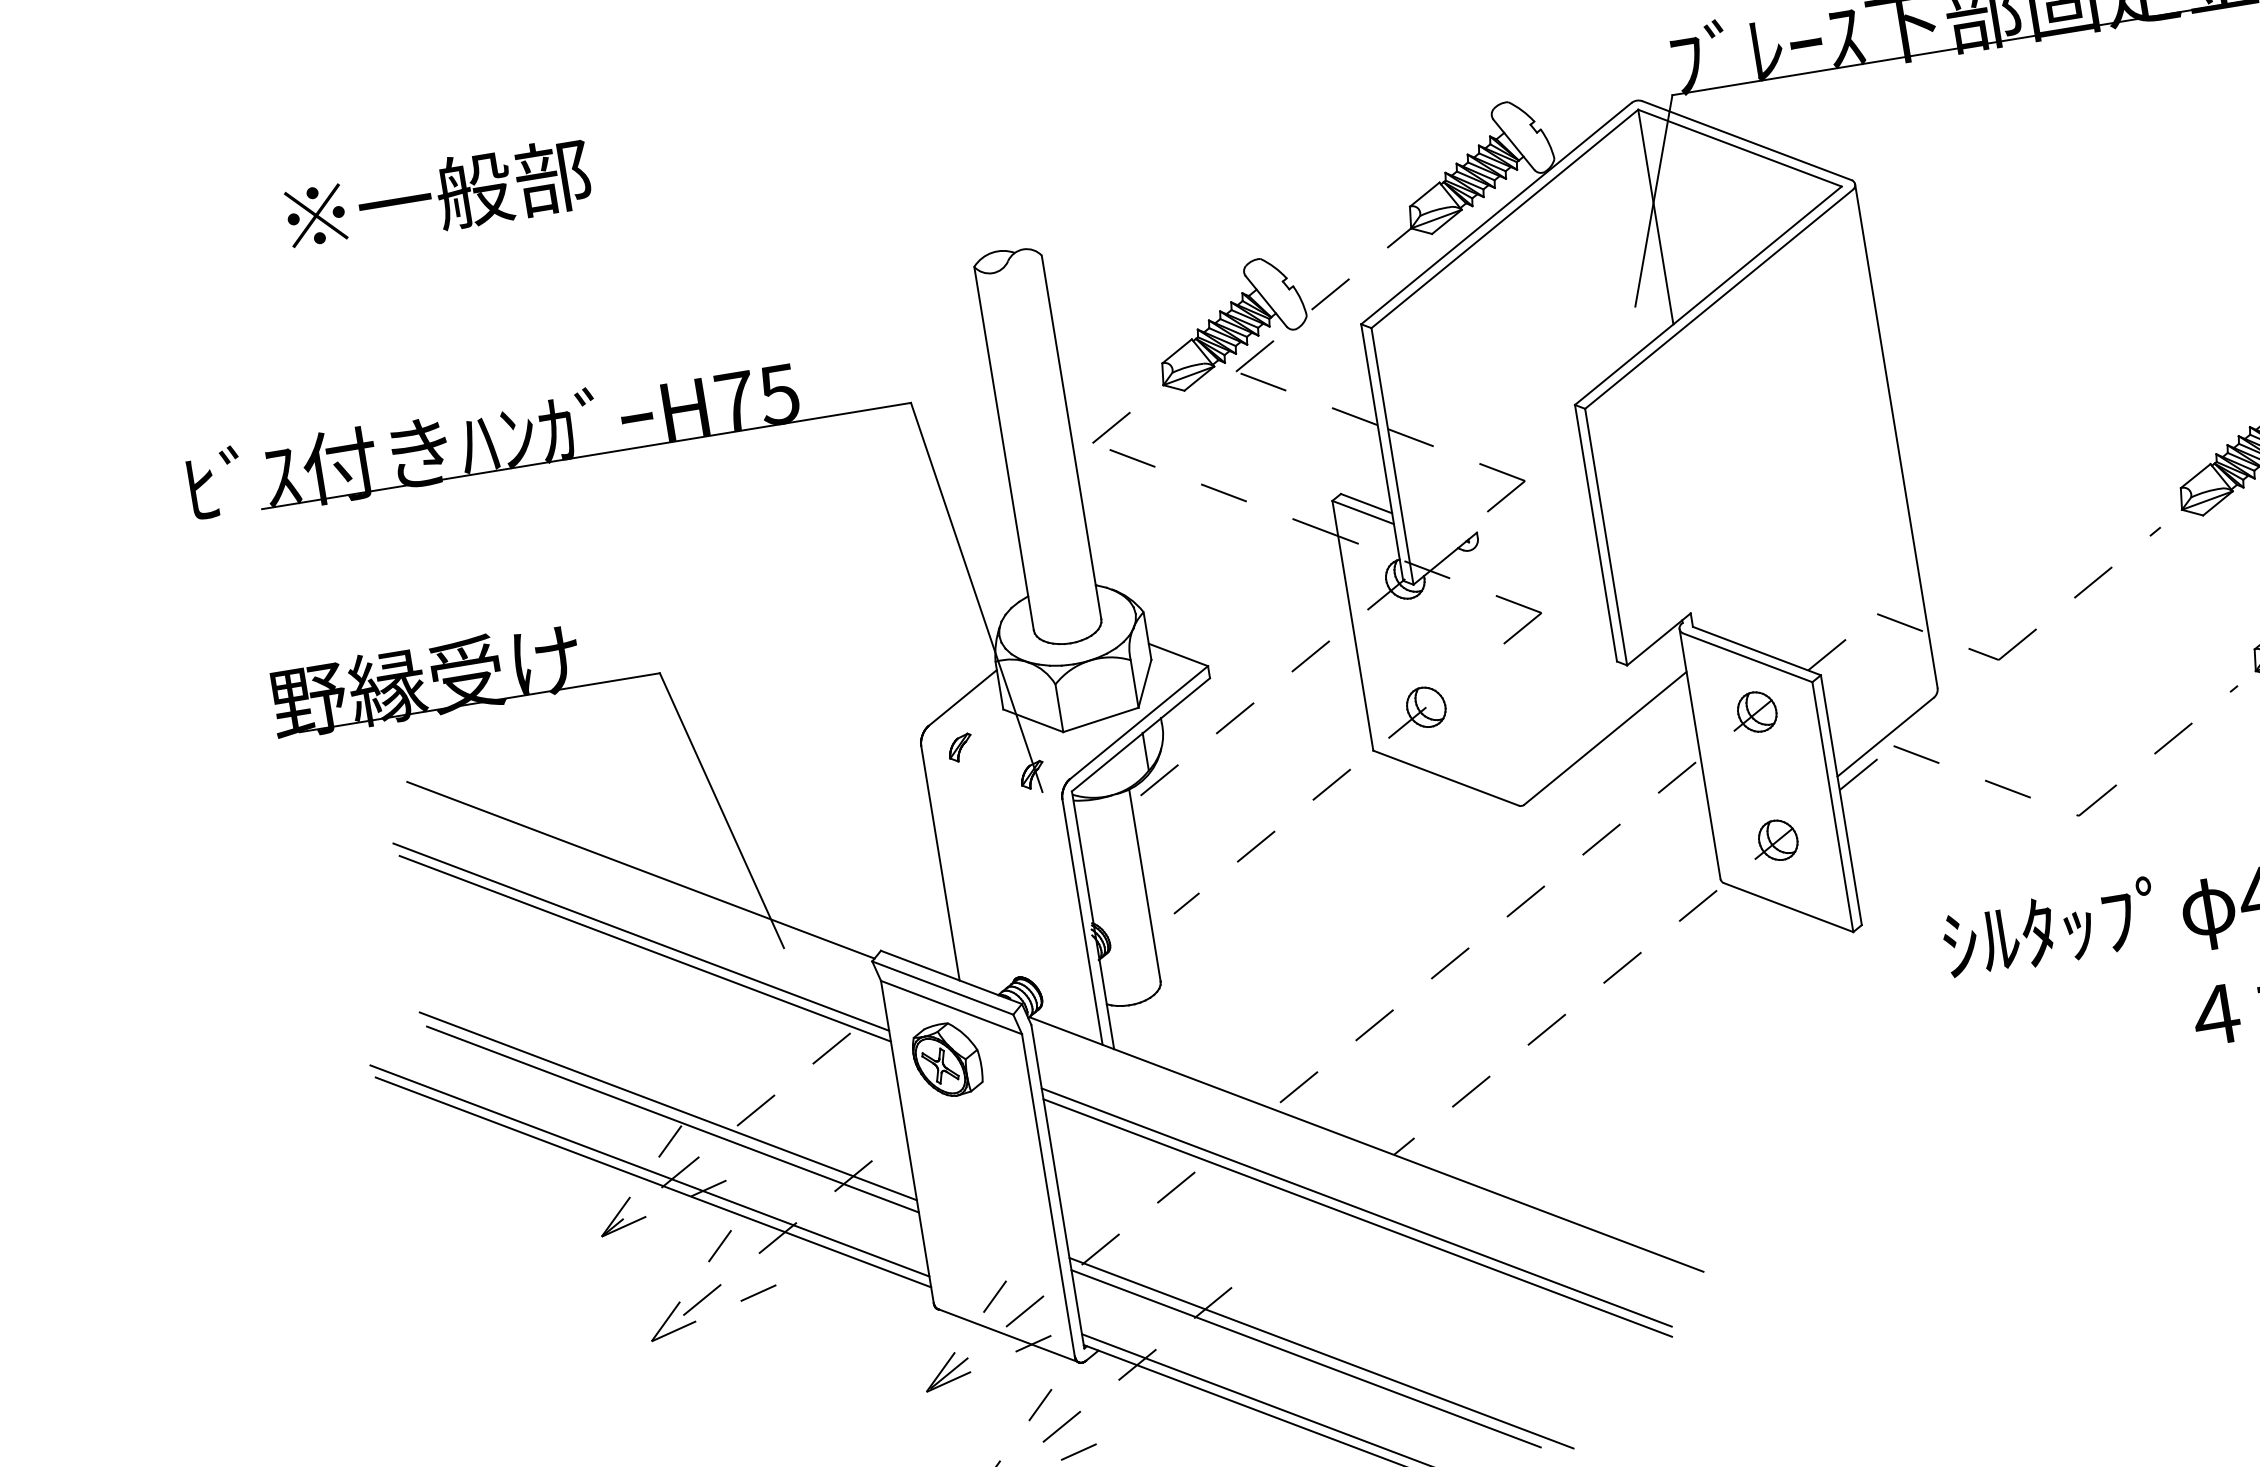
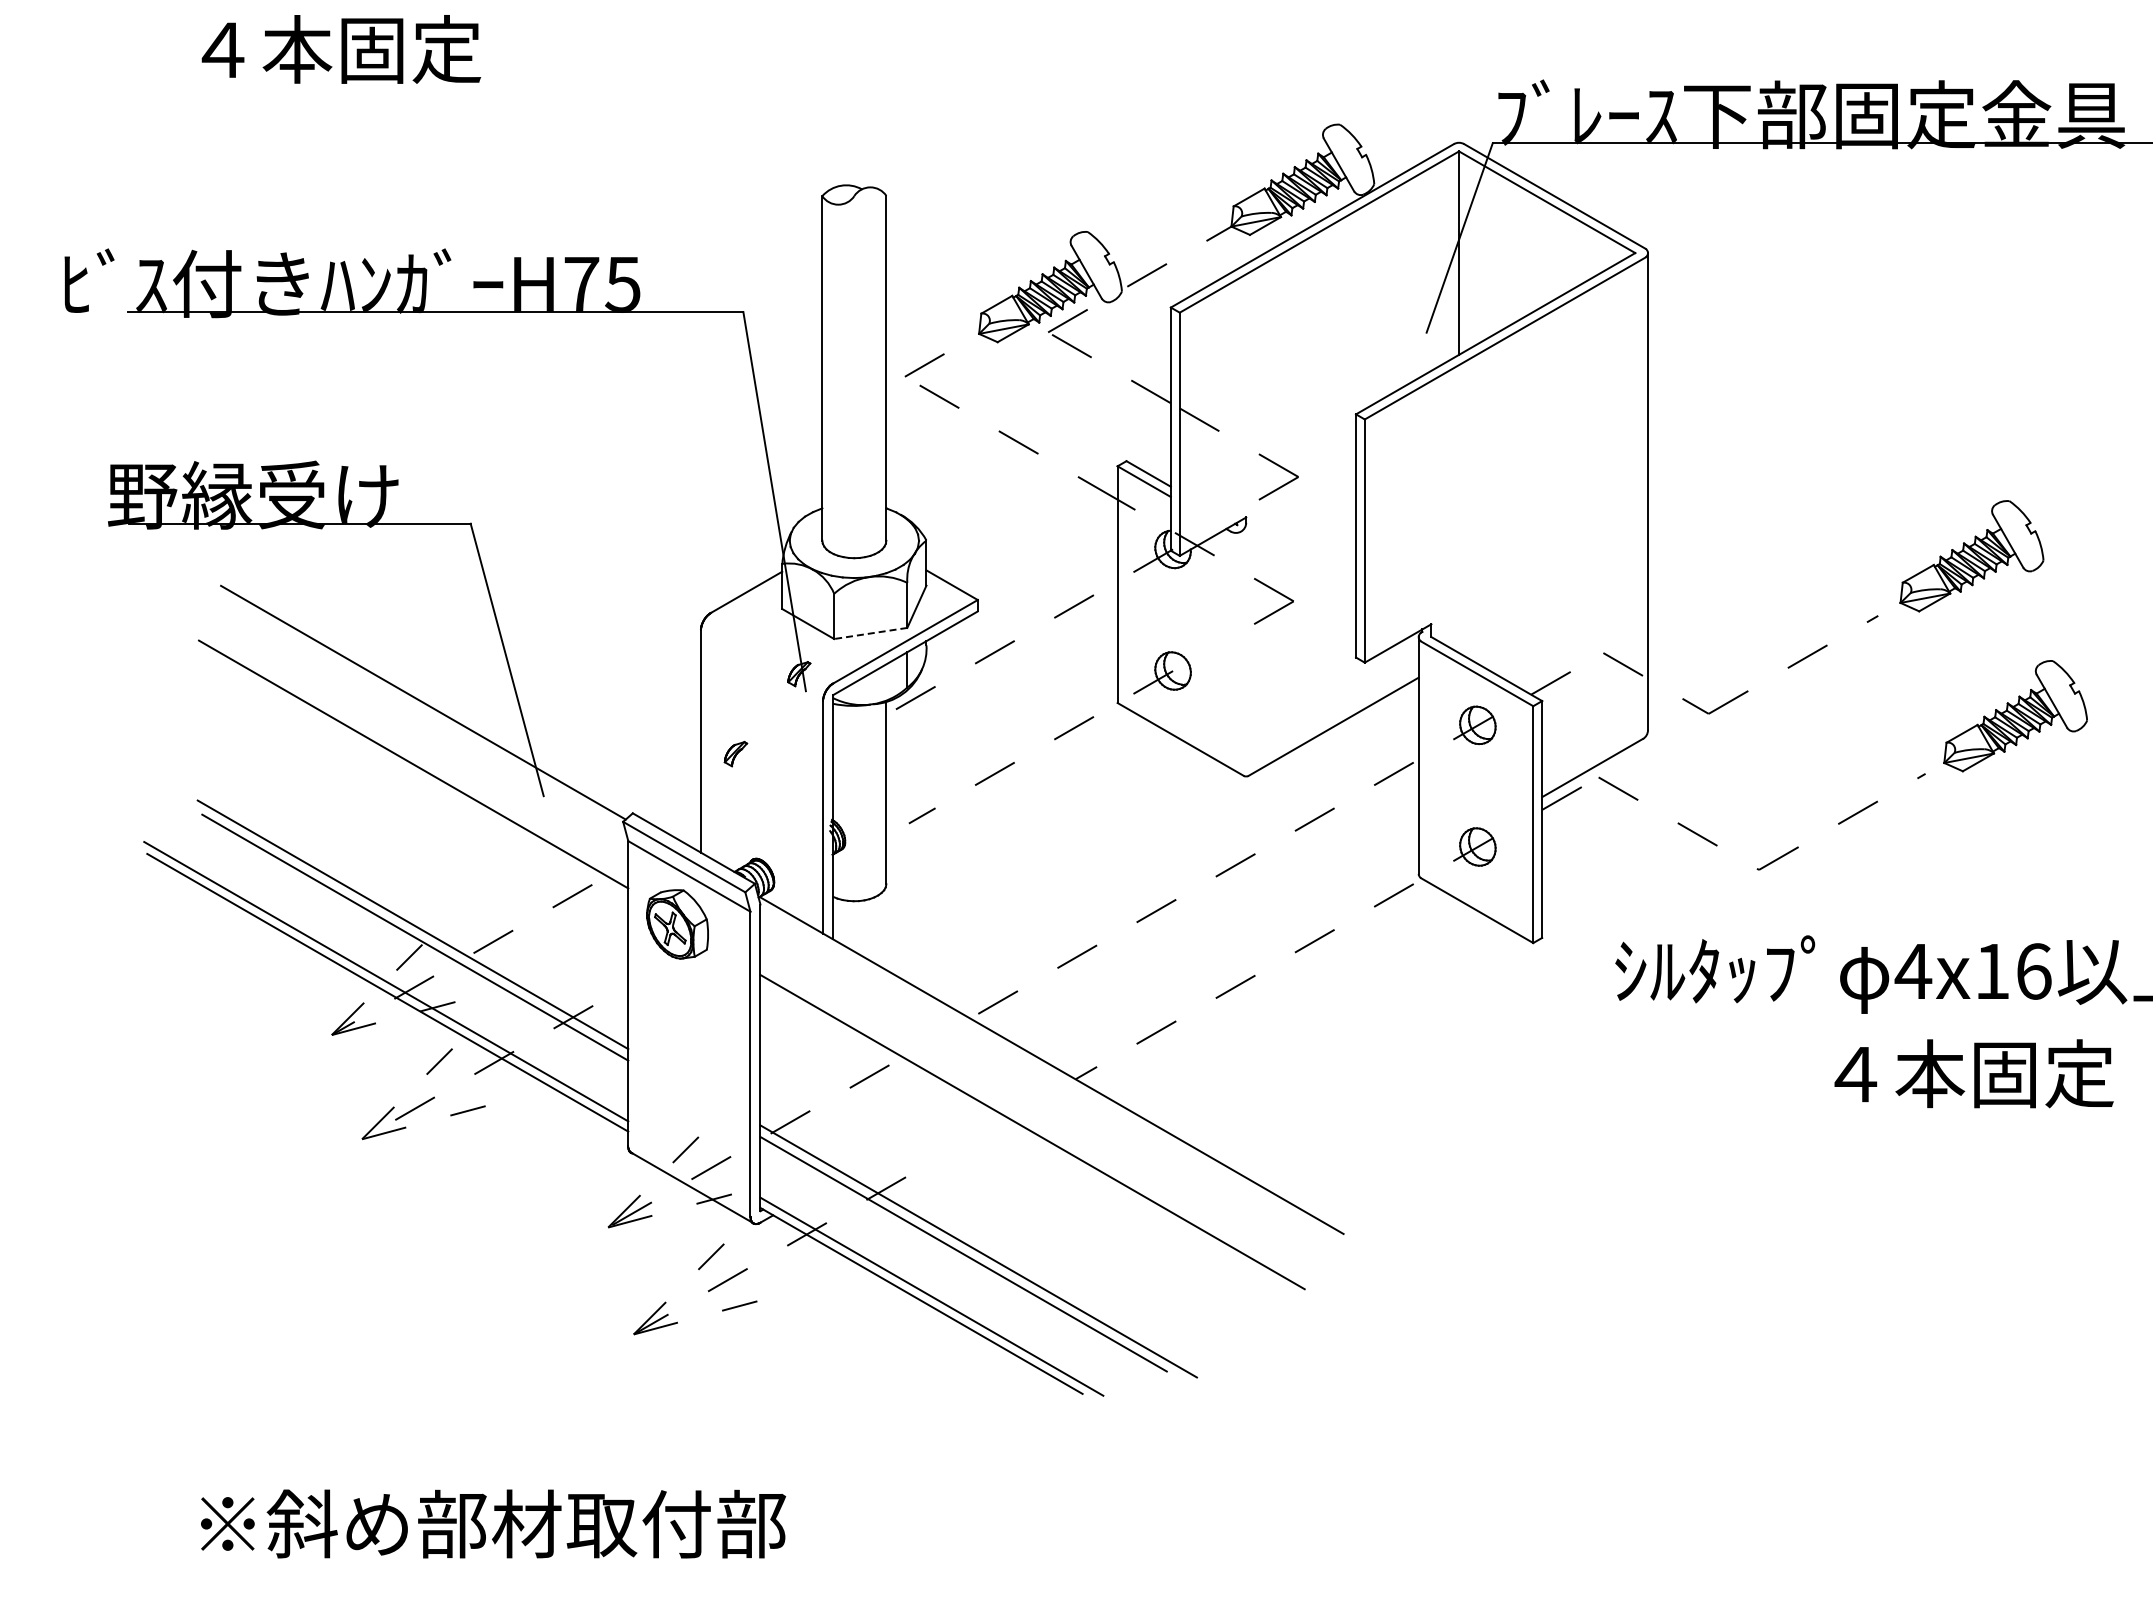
text: (438, 195) -> (338, 49), ※一般部 -> ４本固定
line: (1100, 720) -> (870, 633), solid -> dashed
part: (959, 747) -> (735, 753), moved
line: (645, 948) -> (415, 775), removed
line: (1356, 1206) -> (1033, 1121), removed

